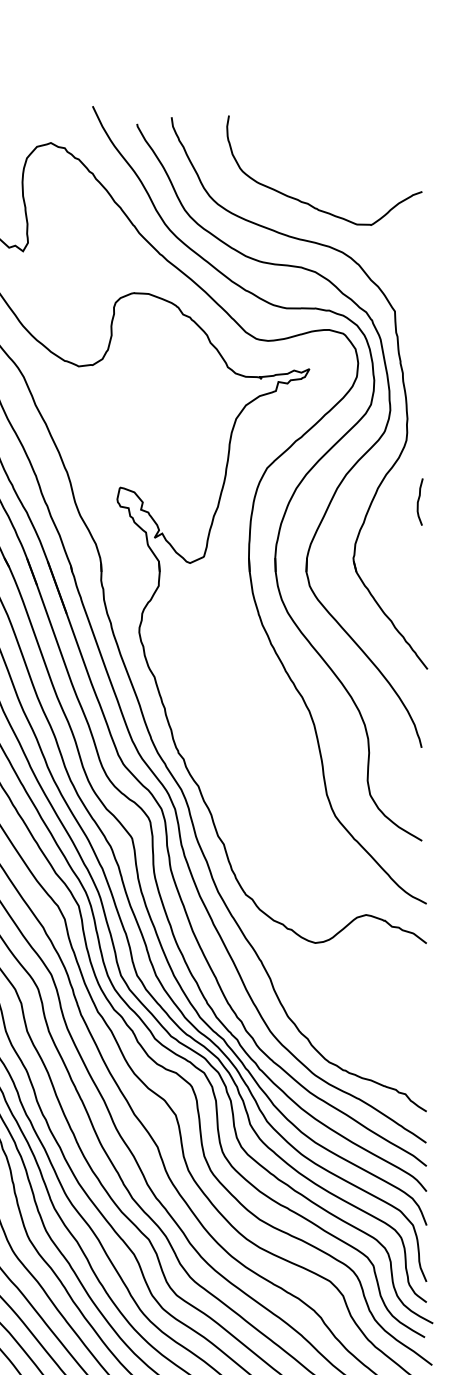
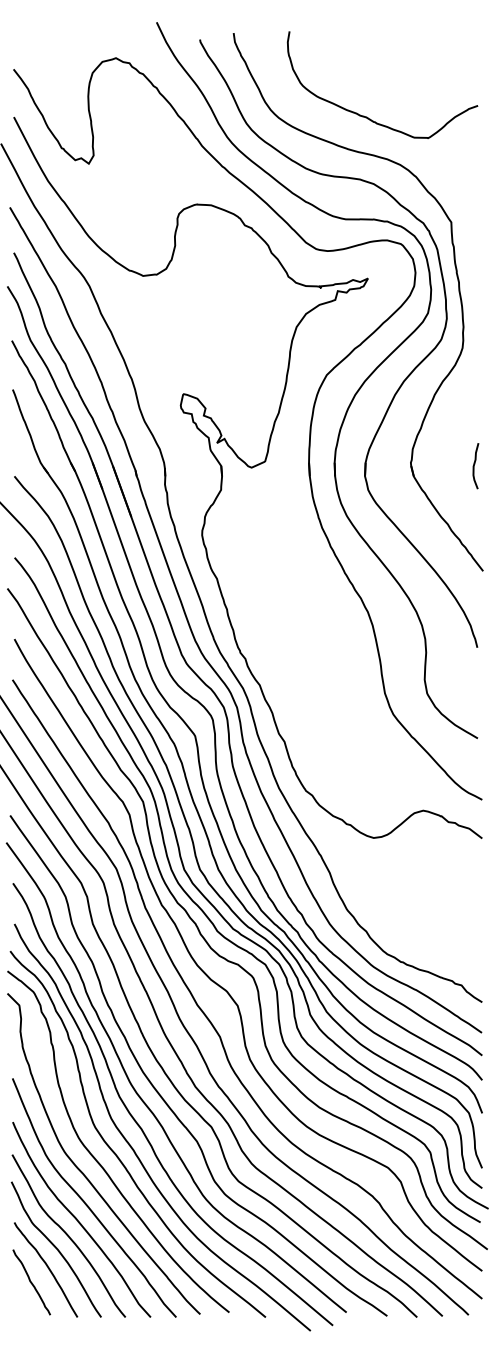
curve: (418, 502) -> (474, 466), moved

